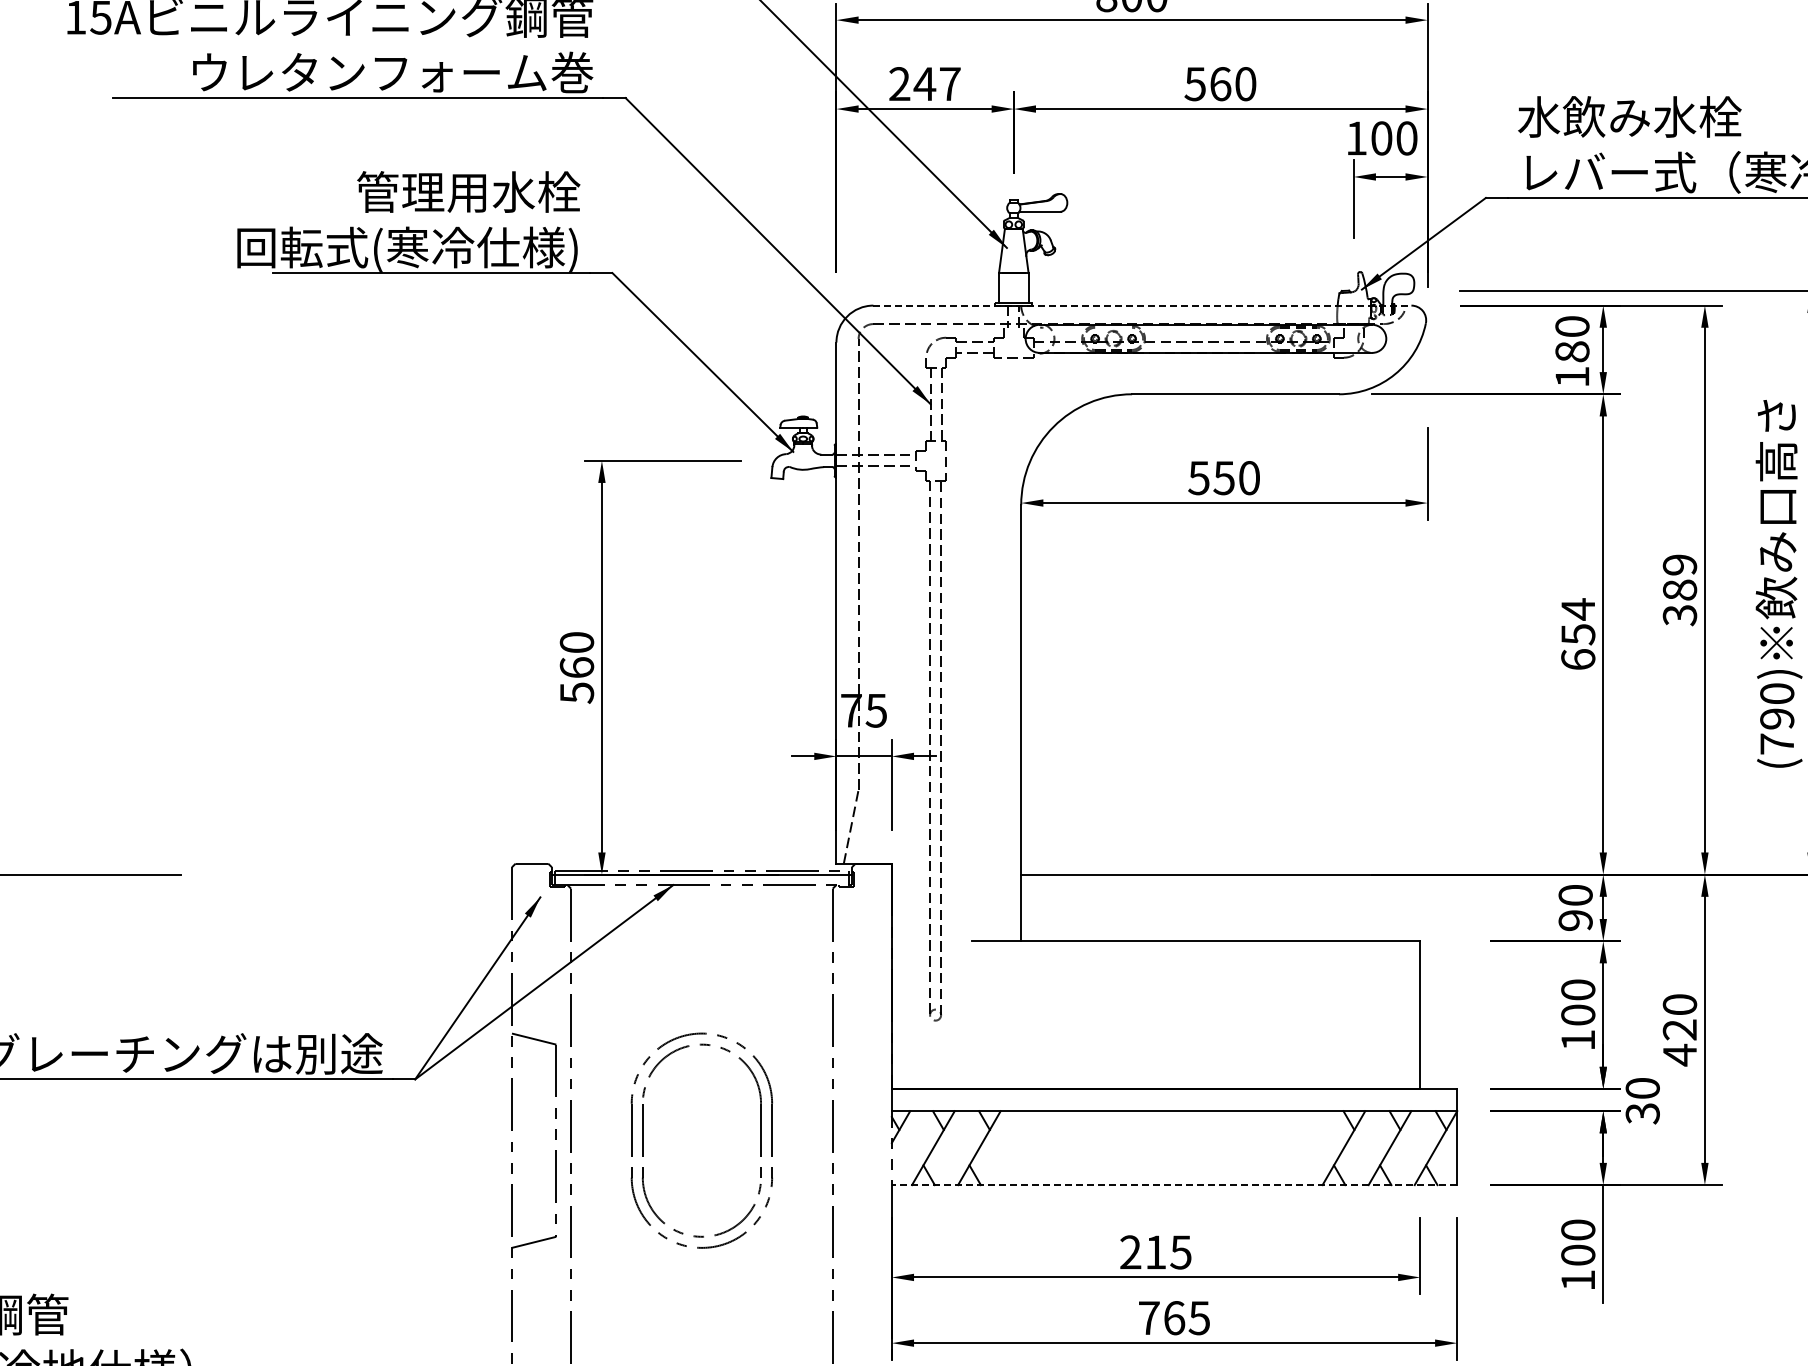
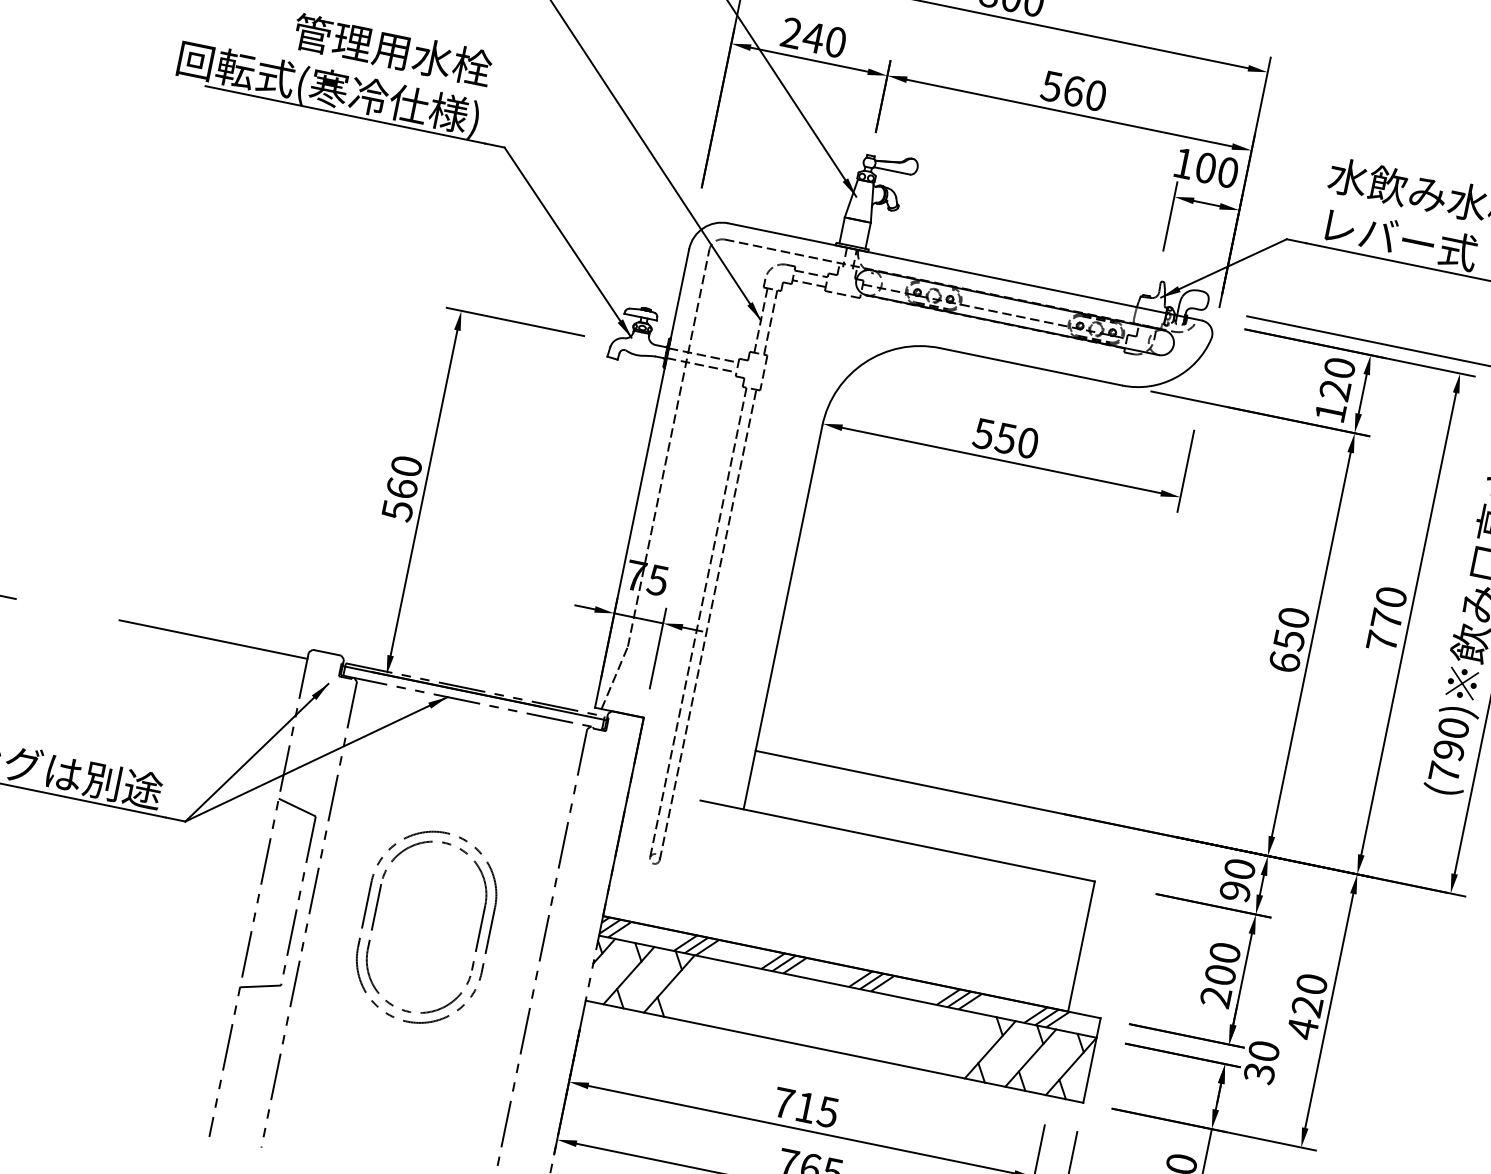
text: (950, 84) -> (836, 42), 247 -> 240
line: (1142, 305) -> (965, 271), dashed -> solid
text: (1572, 351) -> (1335, 390), 180 -> 120
text: (1679, 590) -> (1386, 619), 389 -> 770
text: (1578, 609) -> (1293, 618), 654 -> 650
line: (405, 874) -> (213, 639), added
text: (1577, 1040) -> (1215, 997), 100 -> 200
hatch: (1156, 1100) -> (833, 974), added
line: (1174, 1185) -> (834, 1052), dashed -> solid
text: (1130, 1252) -> (783, 1103), 215 -> 715

